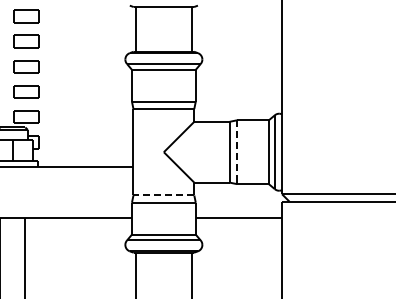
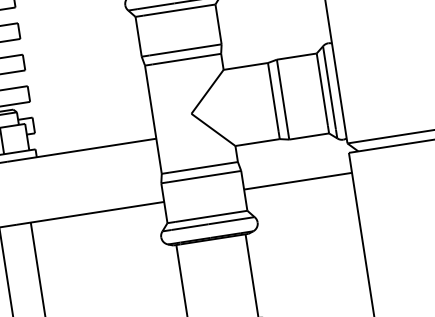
line: (237, 149) -> (283, 96), dashed -> solid
line: (166, 195) -> (203, 167), dashed -> solid

